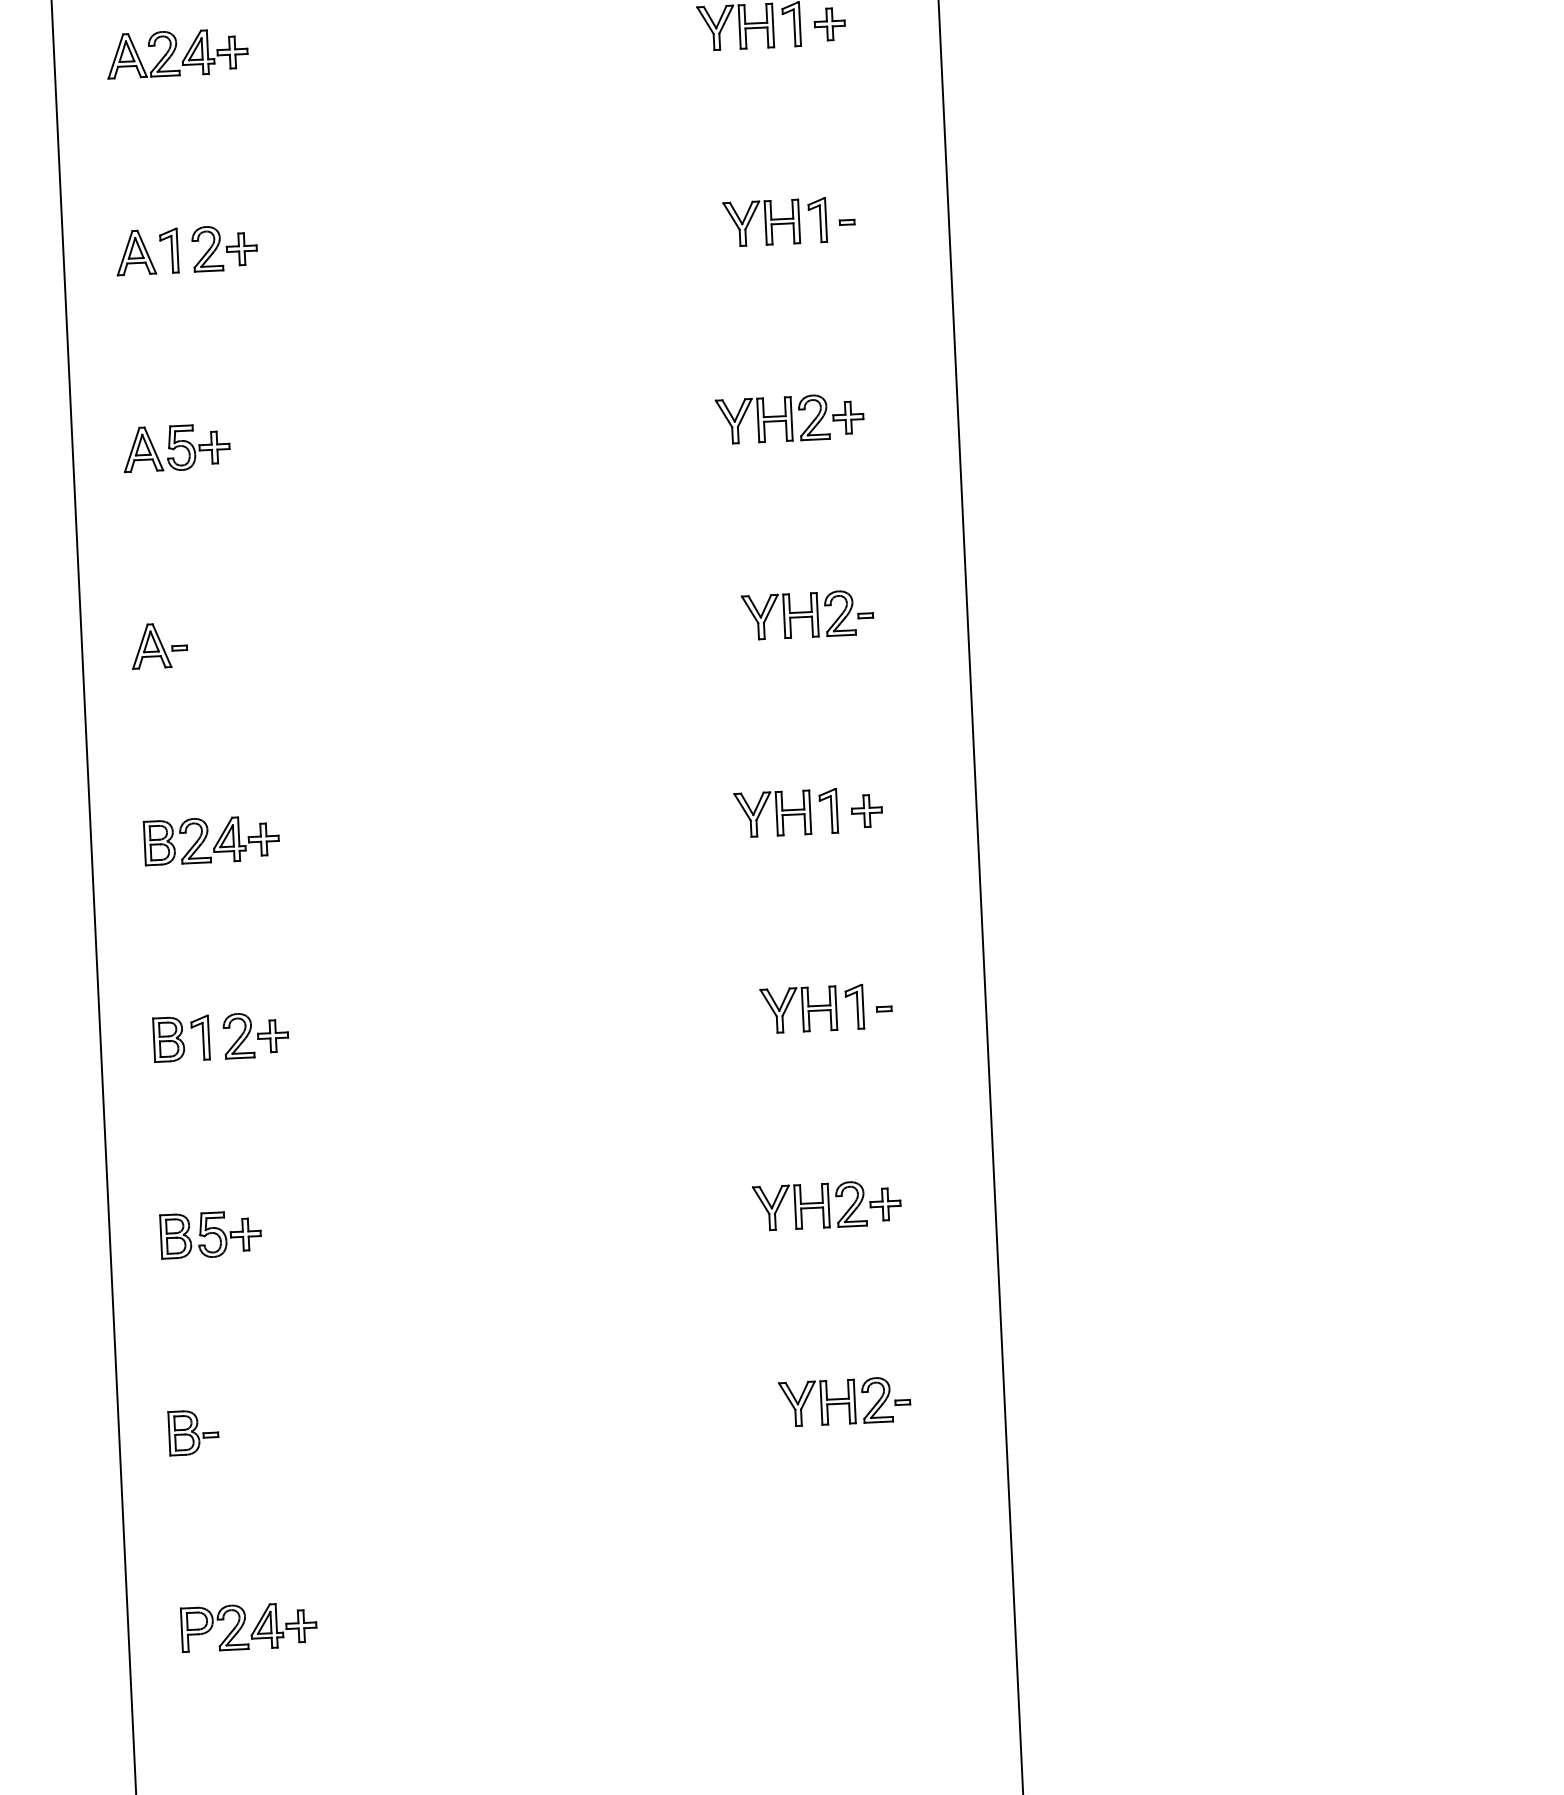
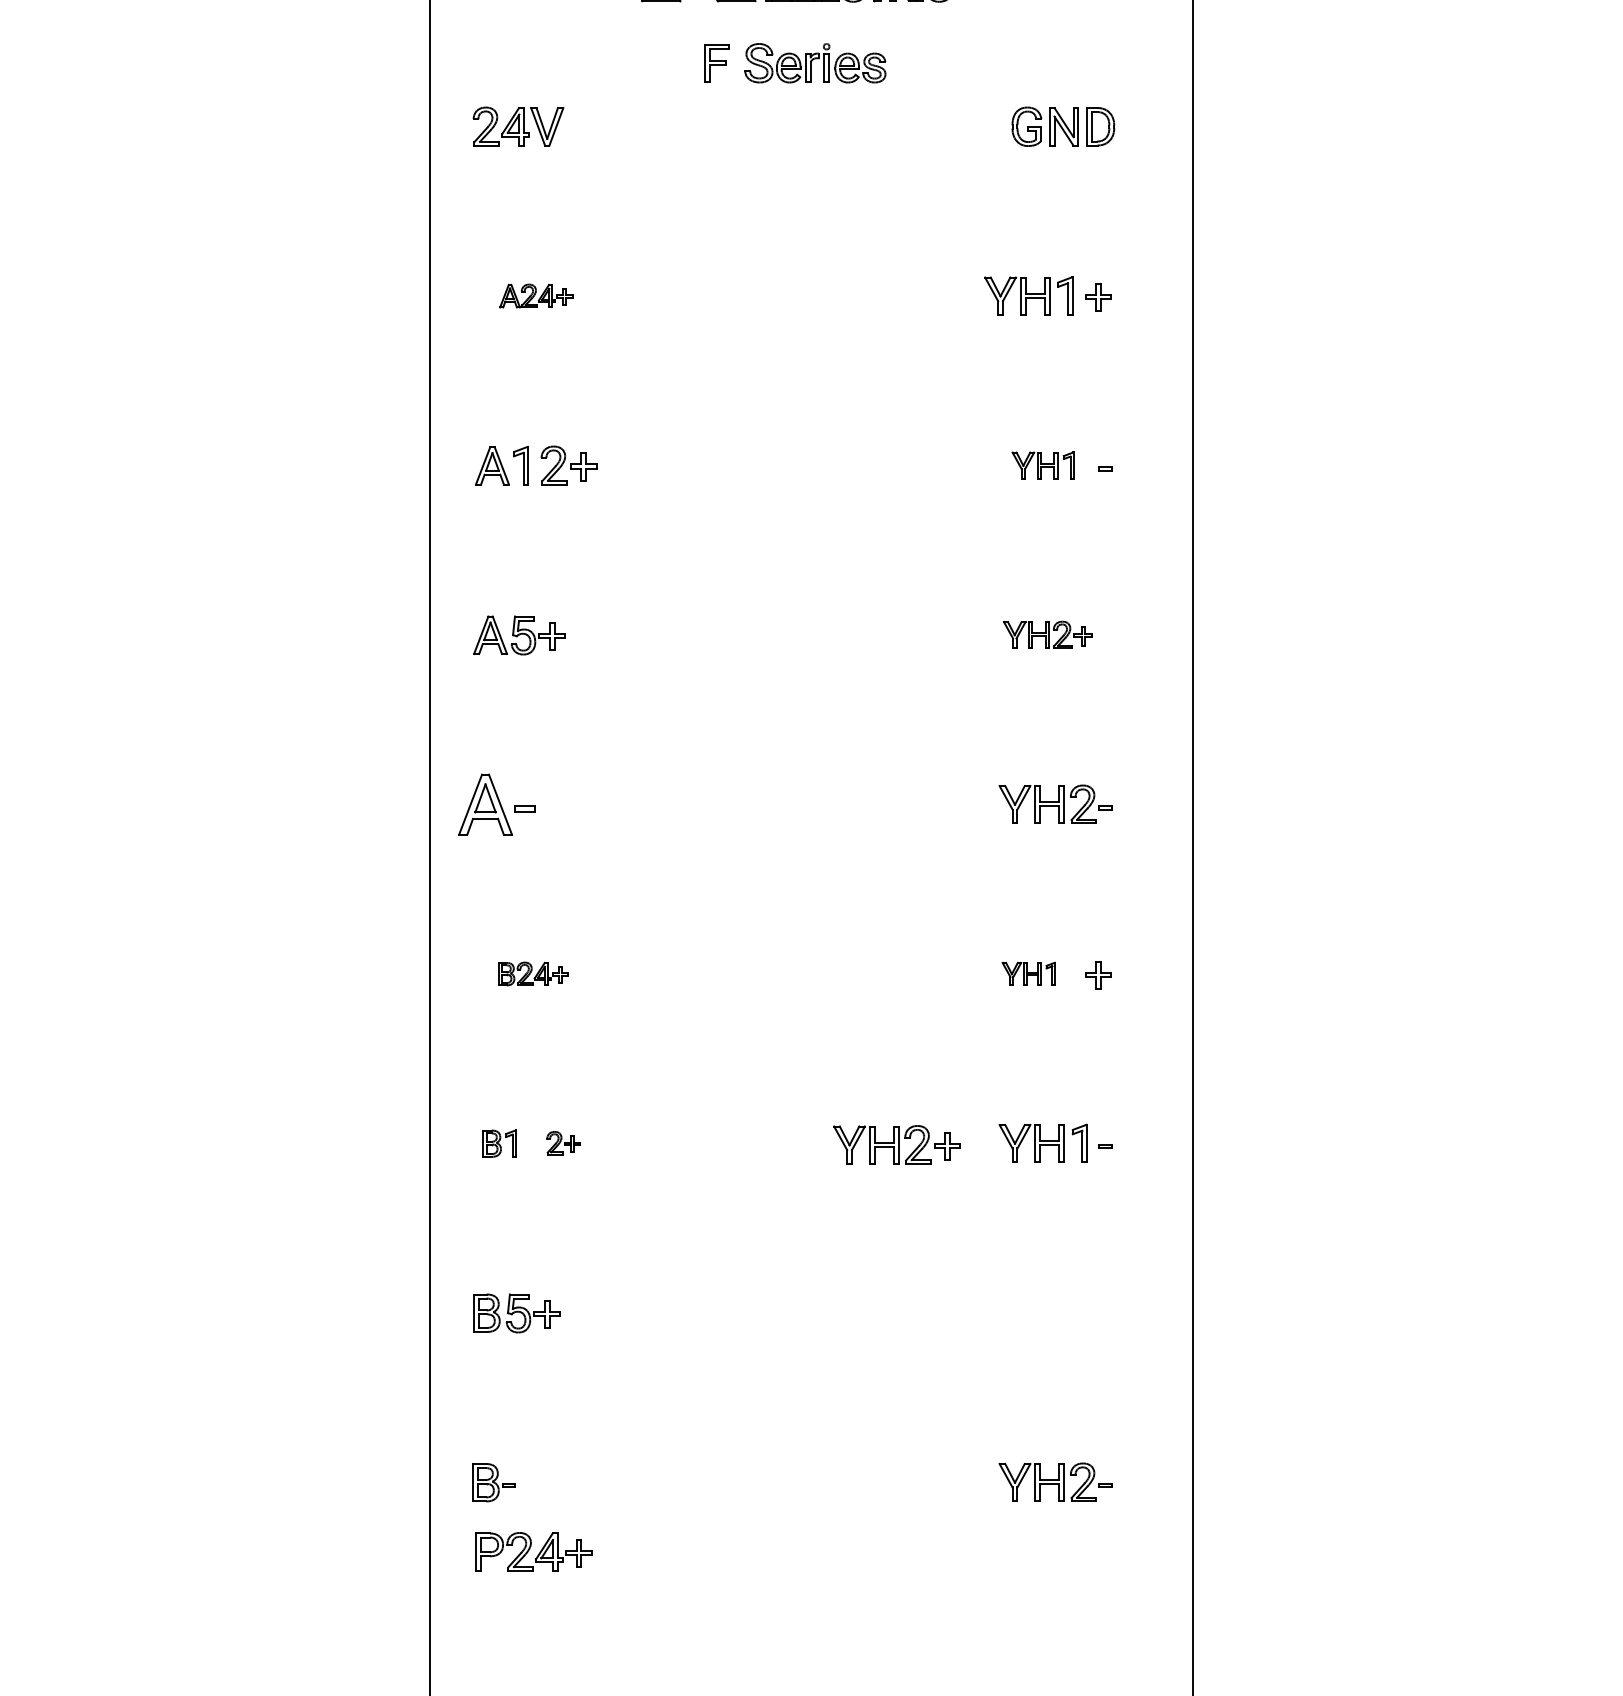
part: (177, 52) -> (536, 295), size x0.6
part: (774, 222) -> (1042, 465), size x0.7
part: (789, 418) -> (1047, 634), size x0.7
part: (159, 645) -> (496, 804), size x1.6
part: (785, 812) -> (1028, 973), size x0.6
part: (211, 839) -> (533, 973), size x0.6
part: (255, 1034) -> (563, 1142), size x0.6
part: (181, 1038) -> (499, 1143), size x0.7
part: (826, 1204) -> (896, 1144), moved
part: (248, 1626) -> (533, 1551), moved

